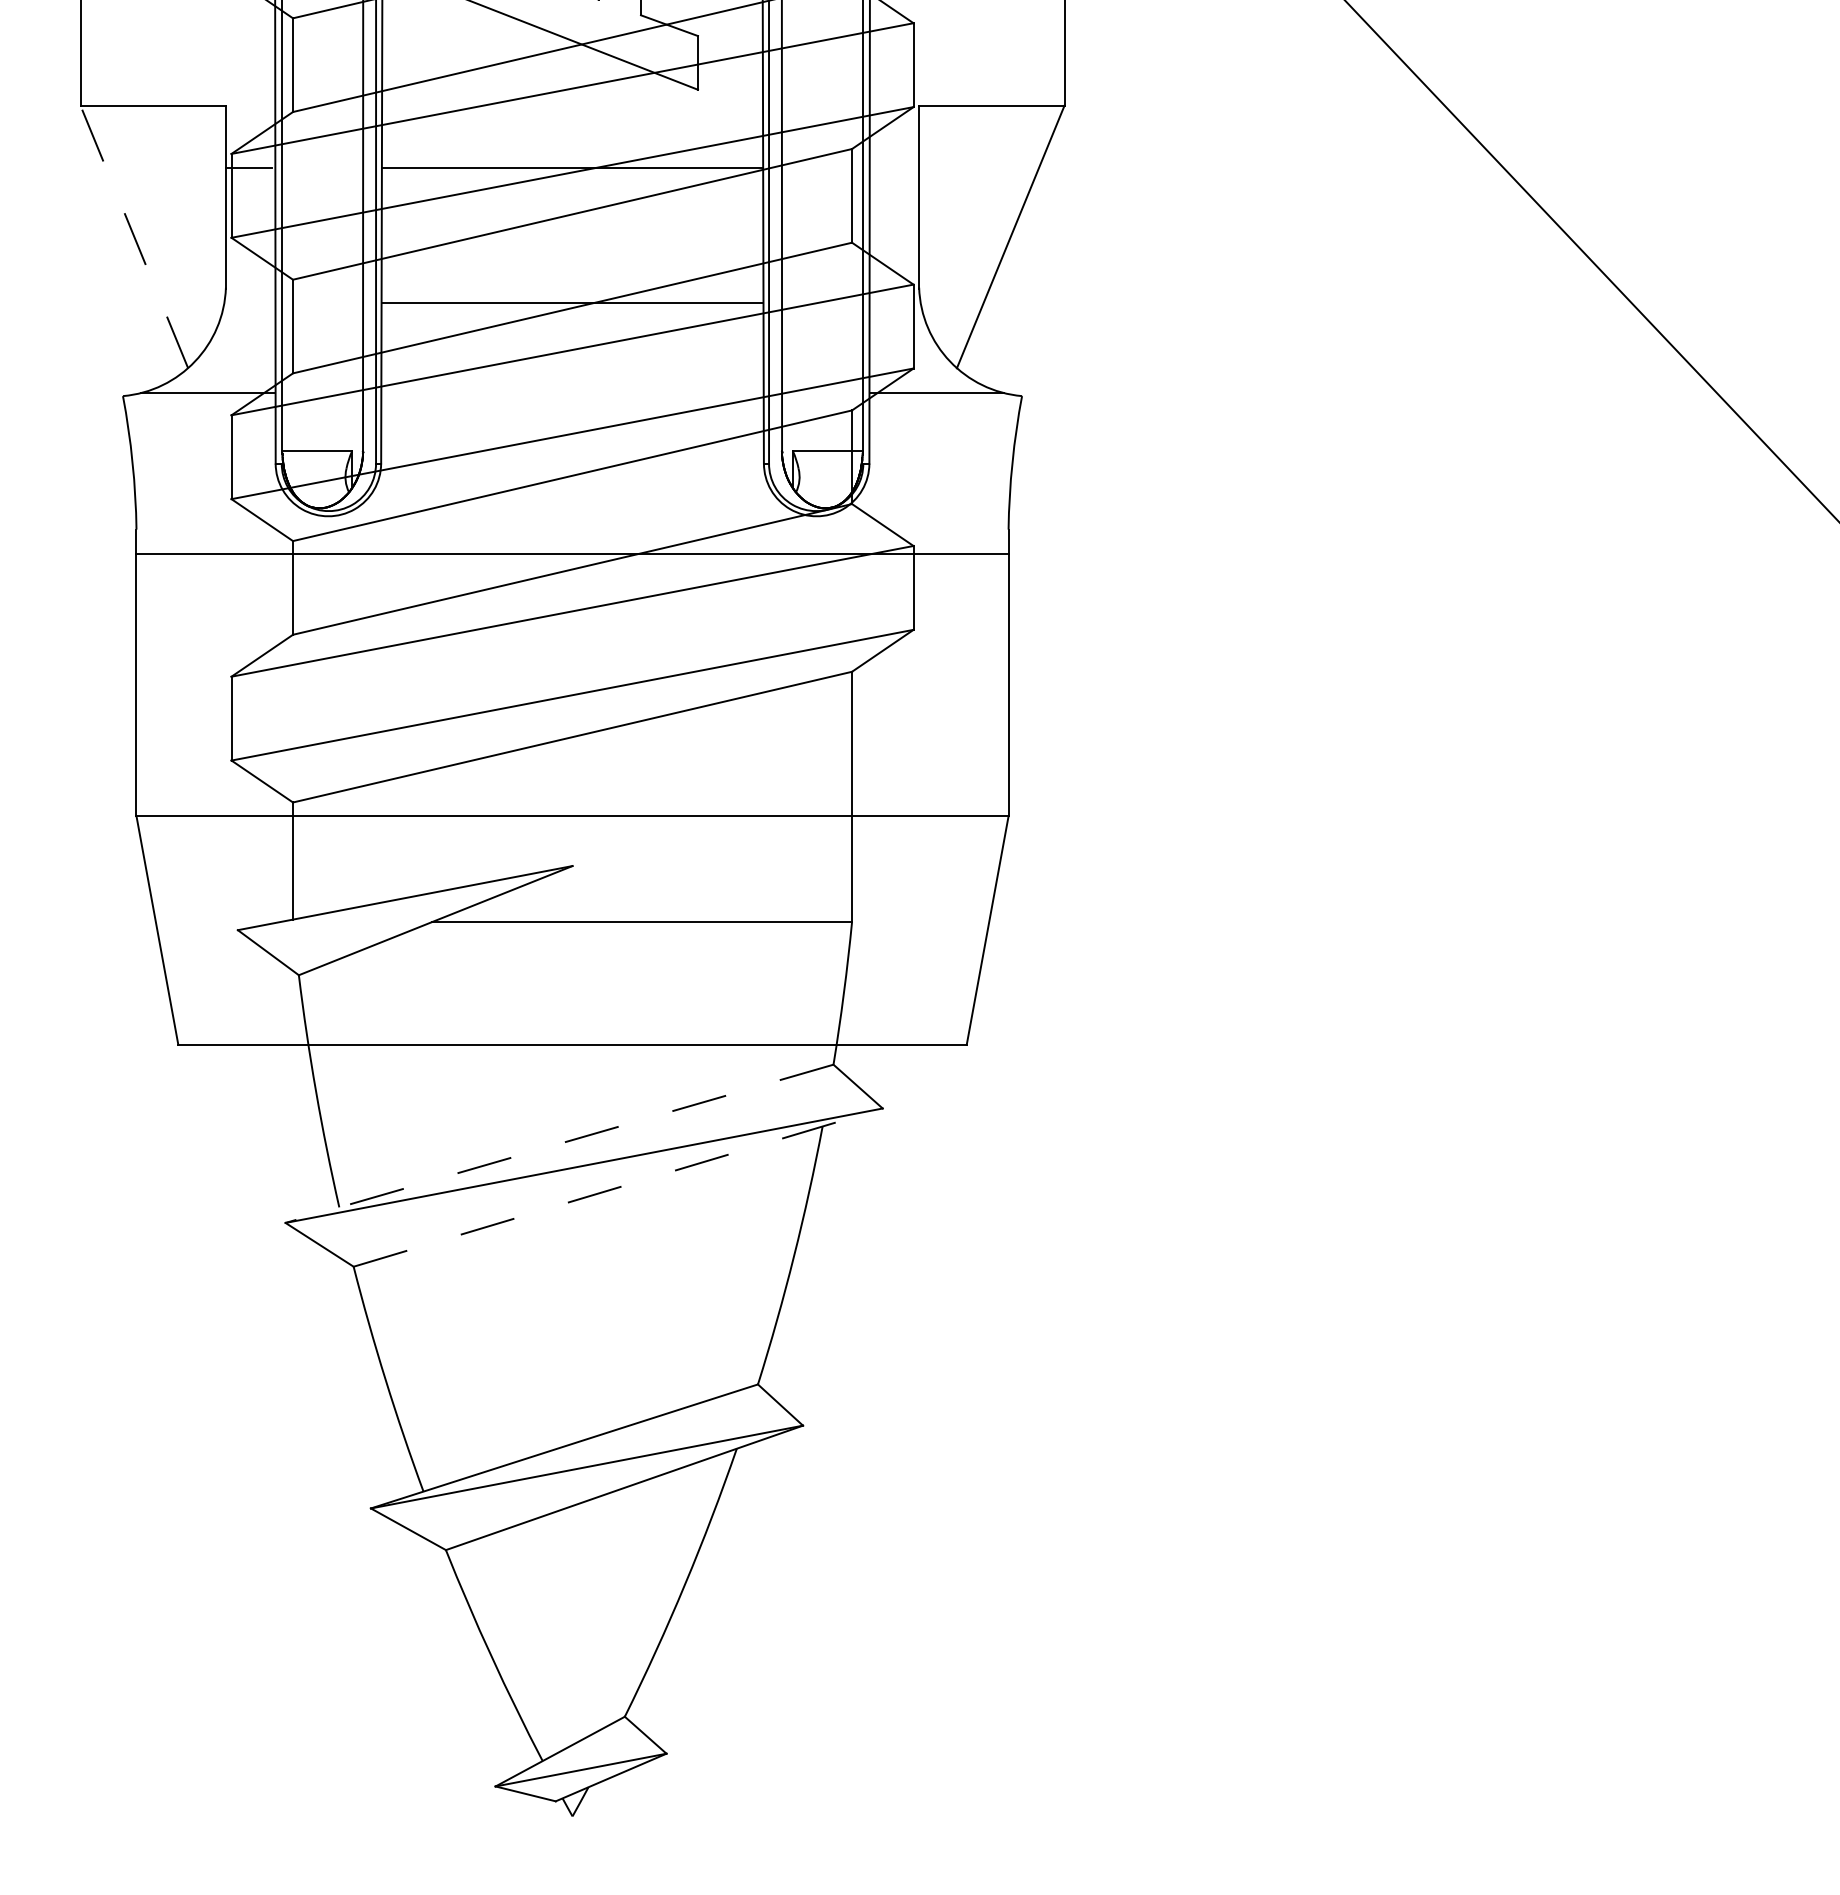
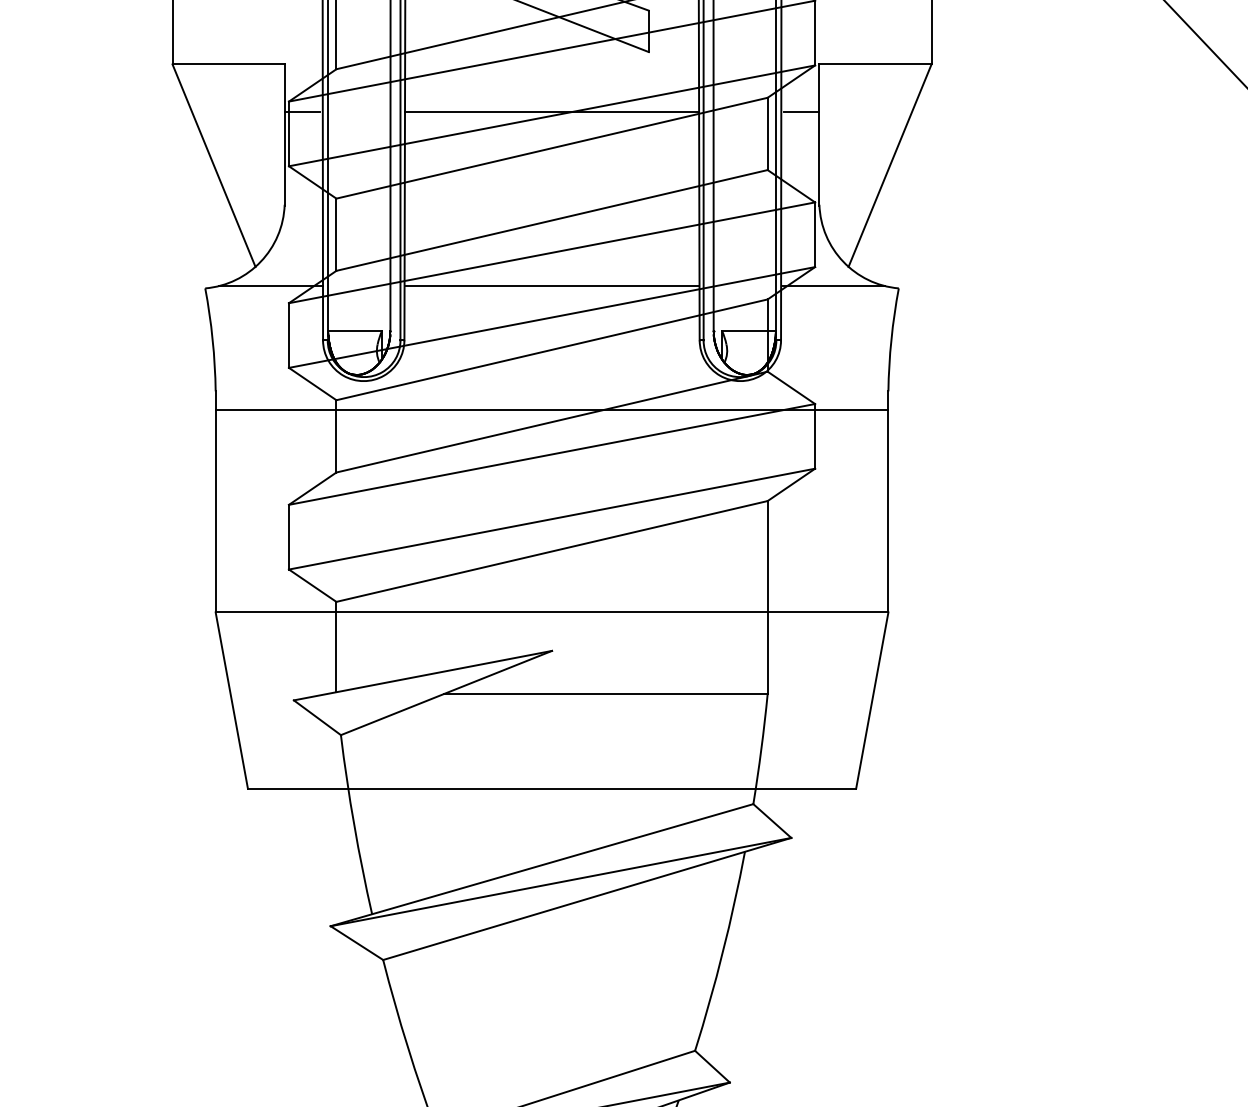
line: (895, 167) -> (801, 112), added
line: (134, 237) -> (214, 166), dashed -> solid
line: (572, 303) -> (552, 286), moved
line: (559, 1143) -> (541, 864), dashed -> solid
line: (618, 1187) -> (587, 898), dashed -> solid

